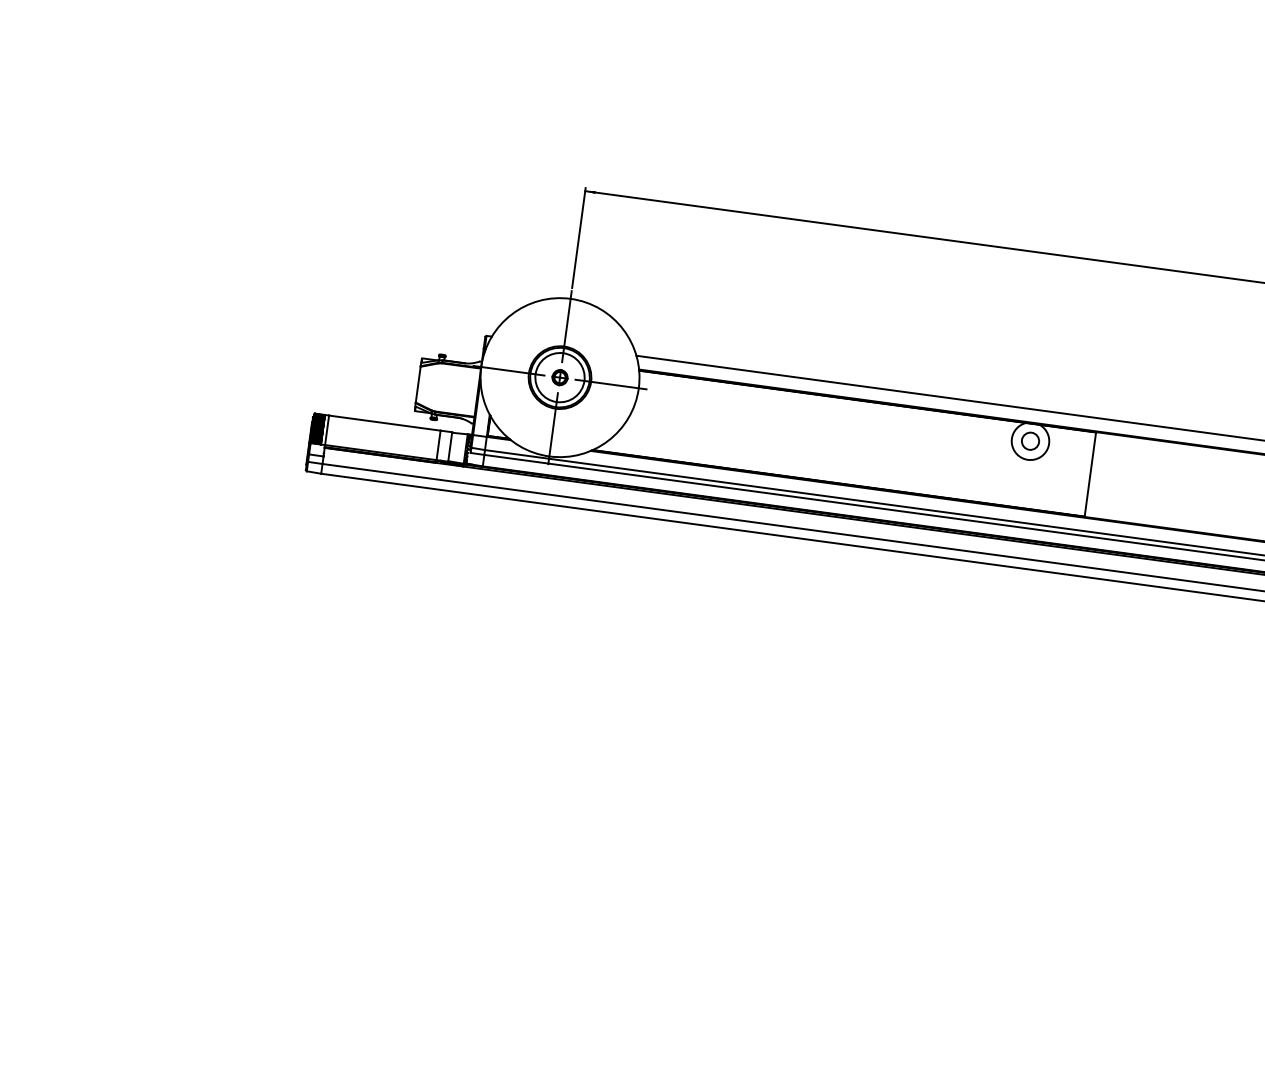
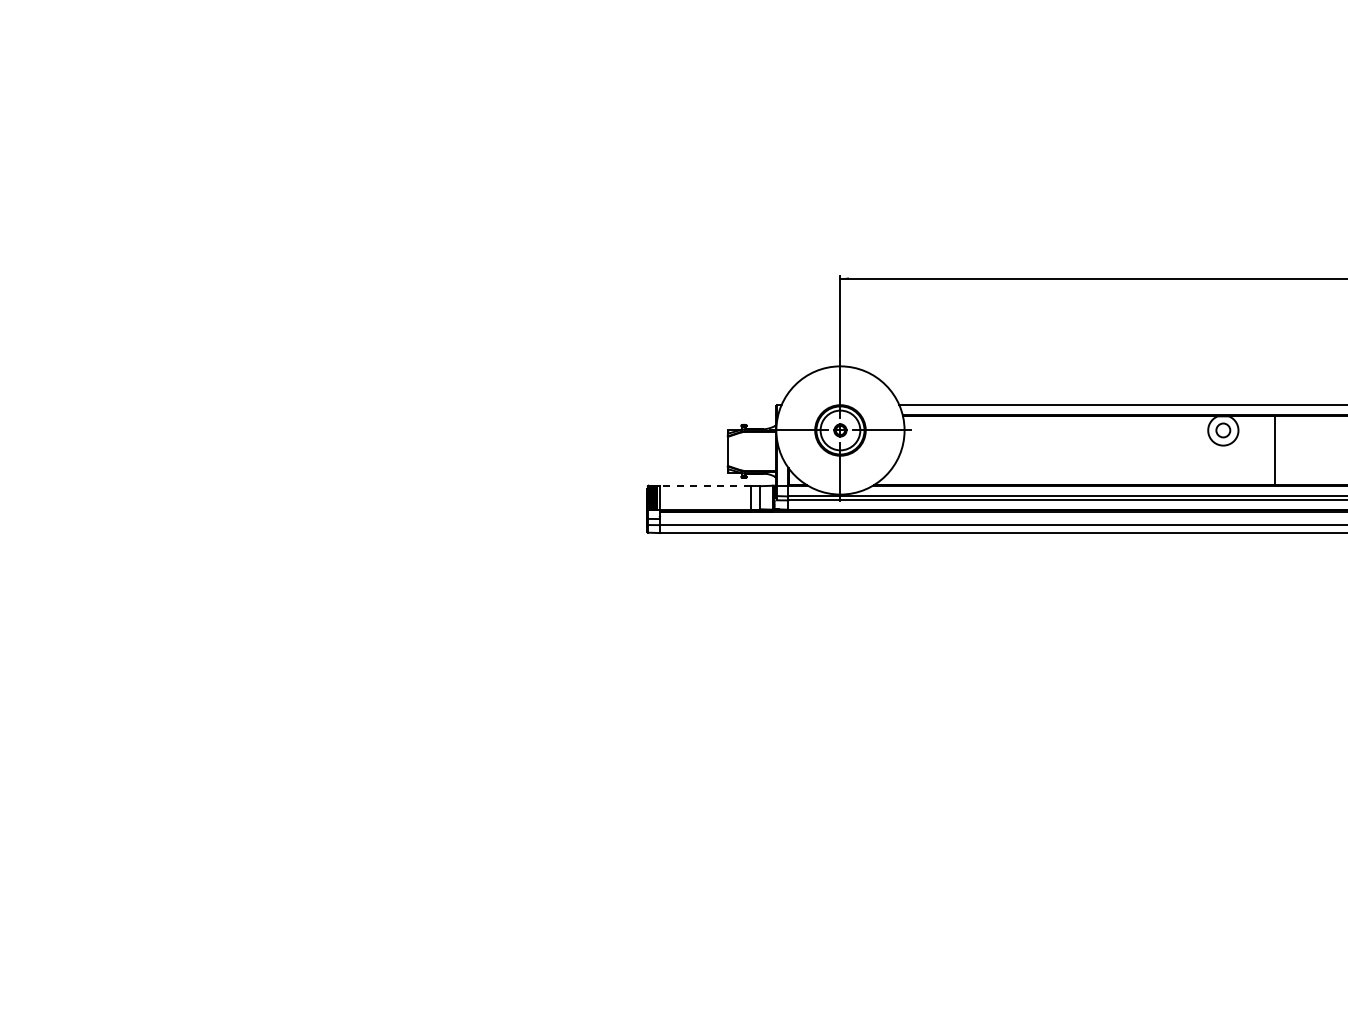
line: (383, 422) -> (704, 485), solid -> dashed

